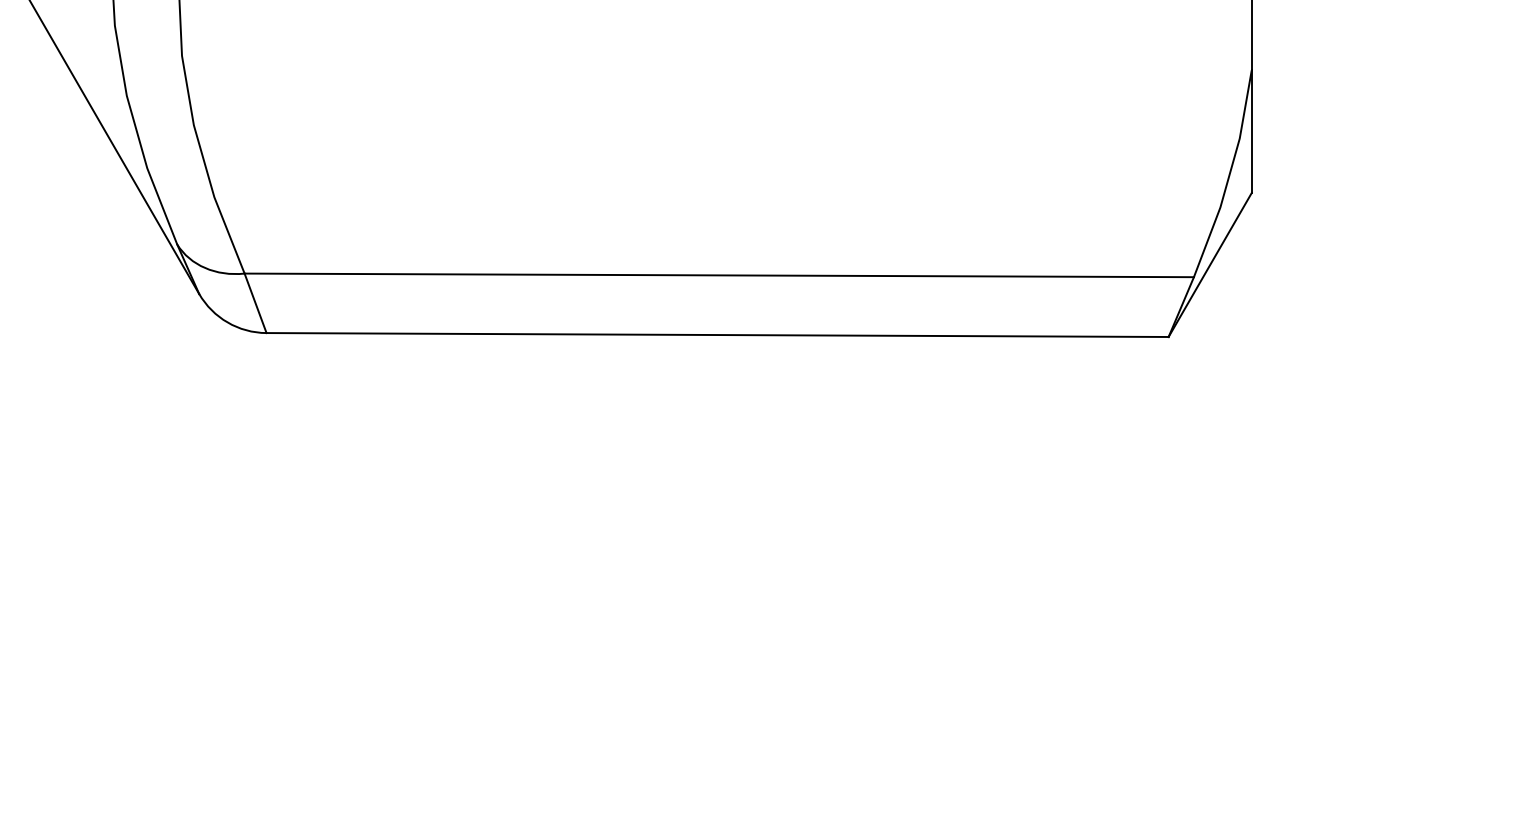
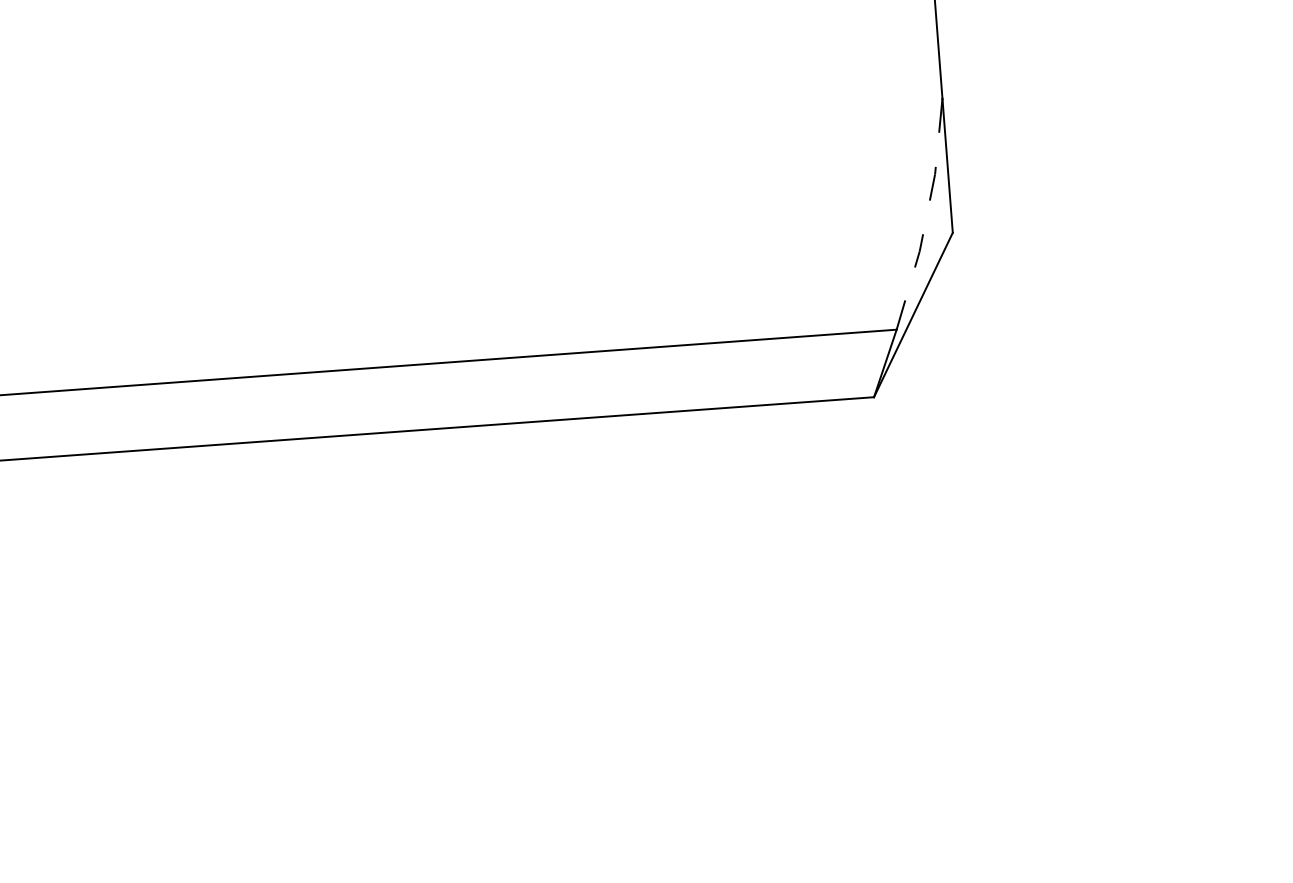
line: (1229, 175) -> (926, 215), solid -> dashed

